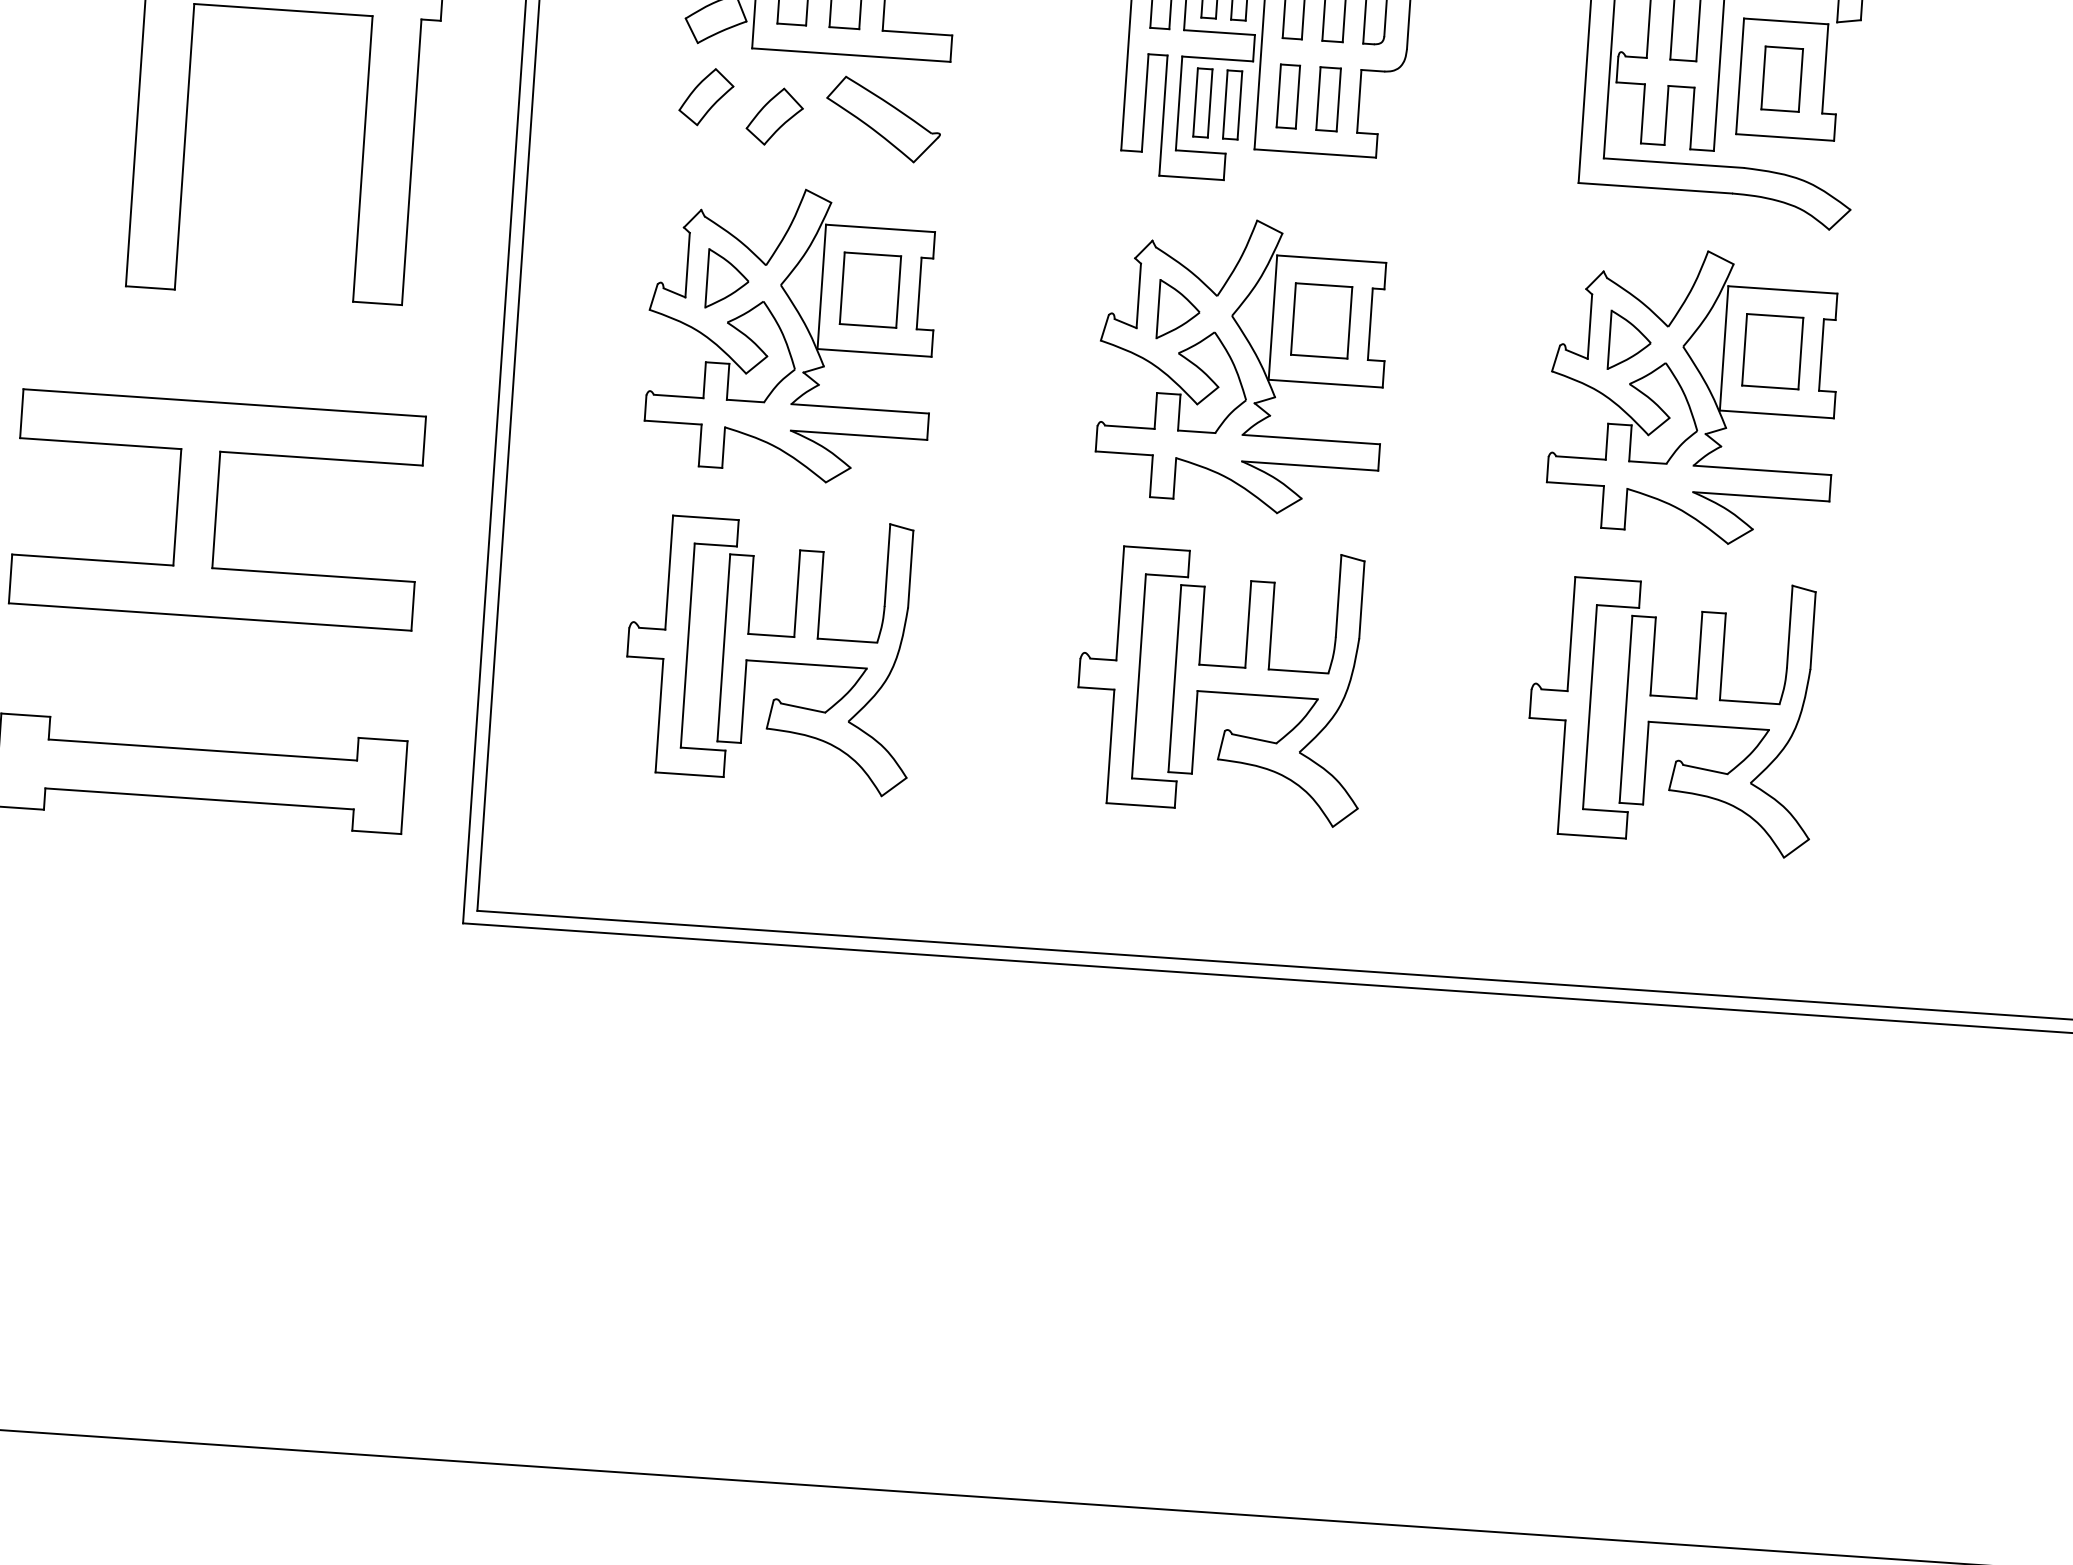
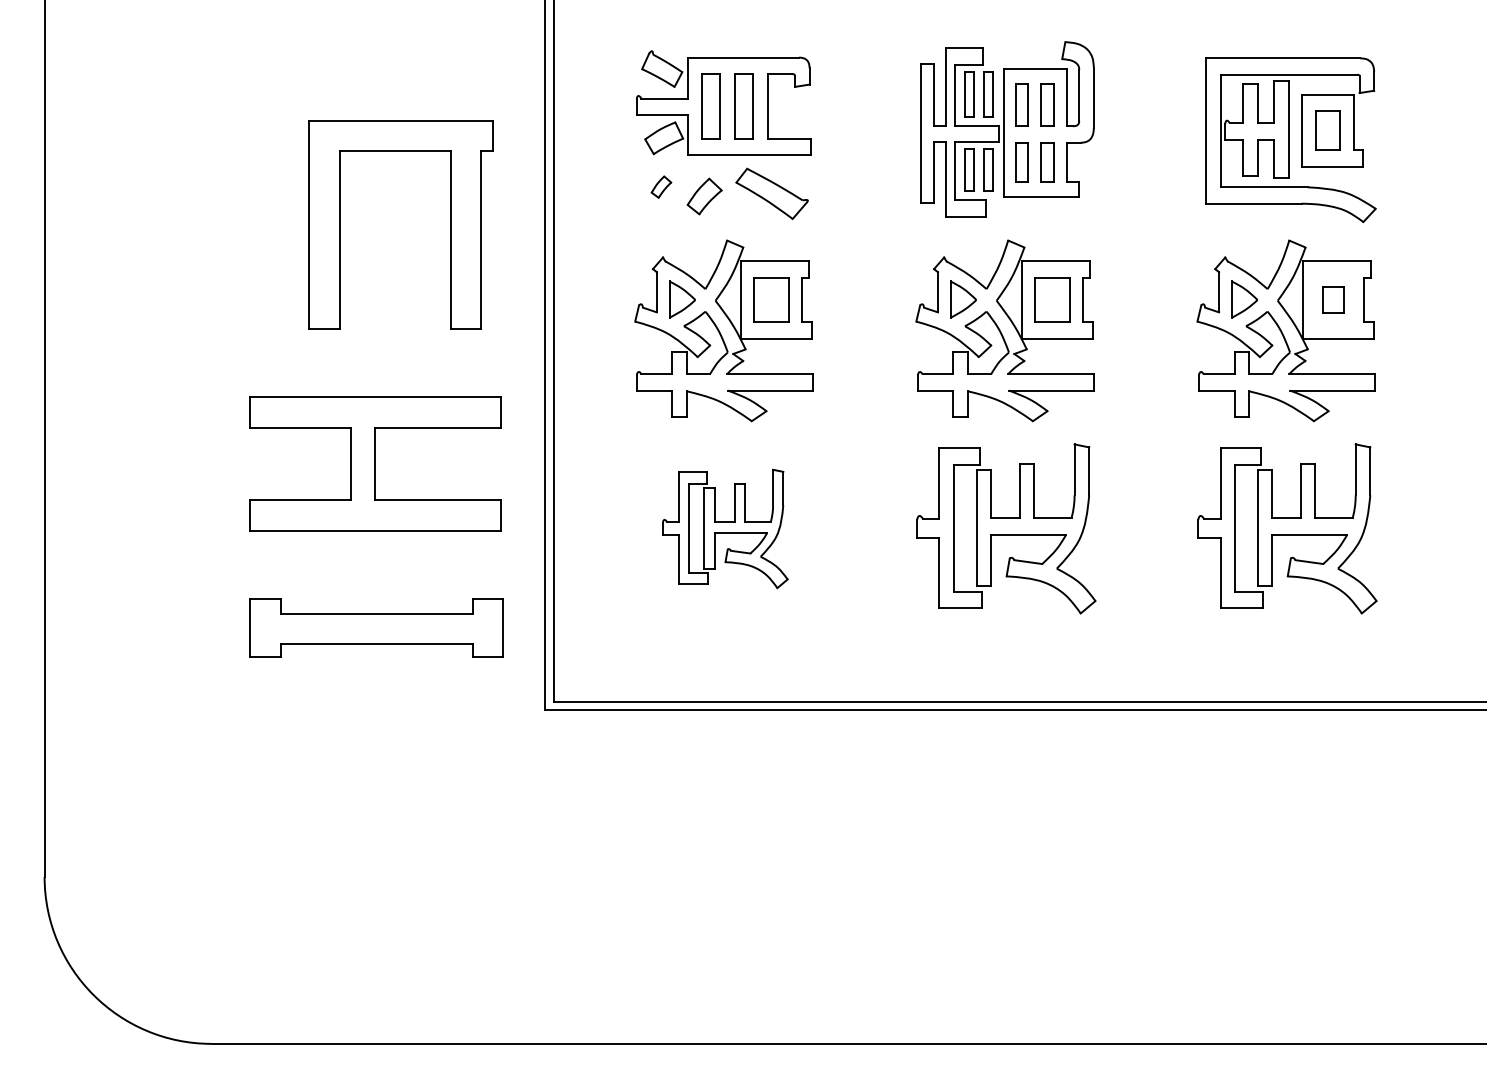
part: (706, 95) -> (661, 186), size x0.6
part: (1772, 350) -> (1333, 299), size x0.6
part: (771, 651) -> (725, 528), size x0.7

